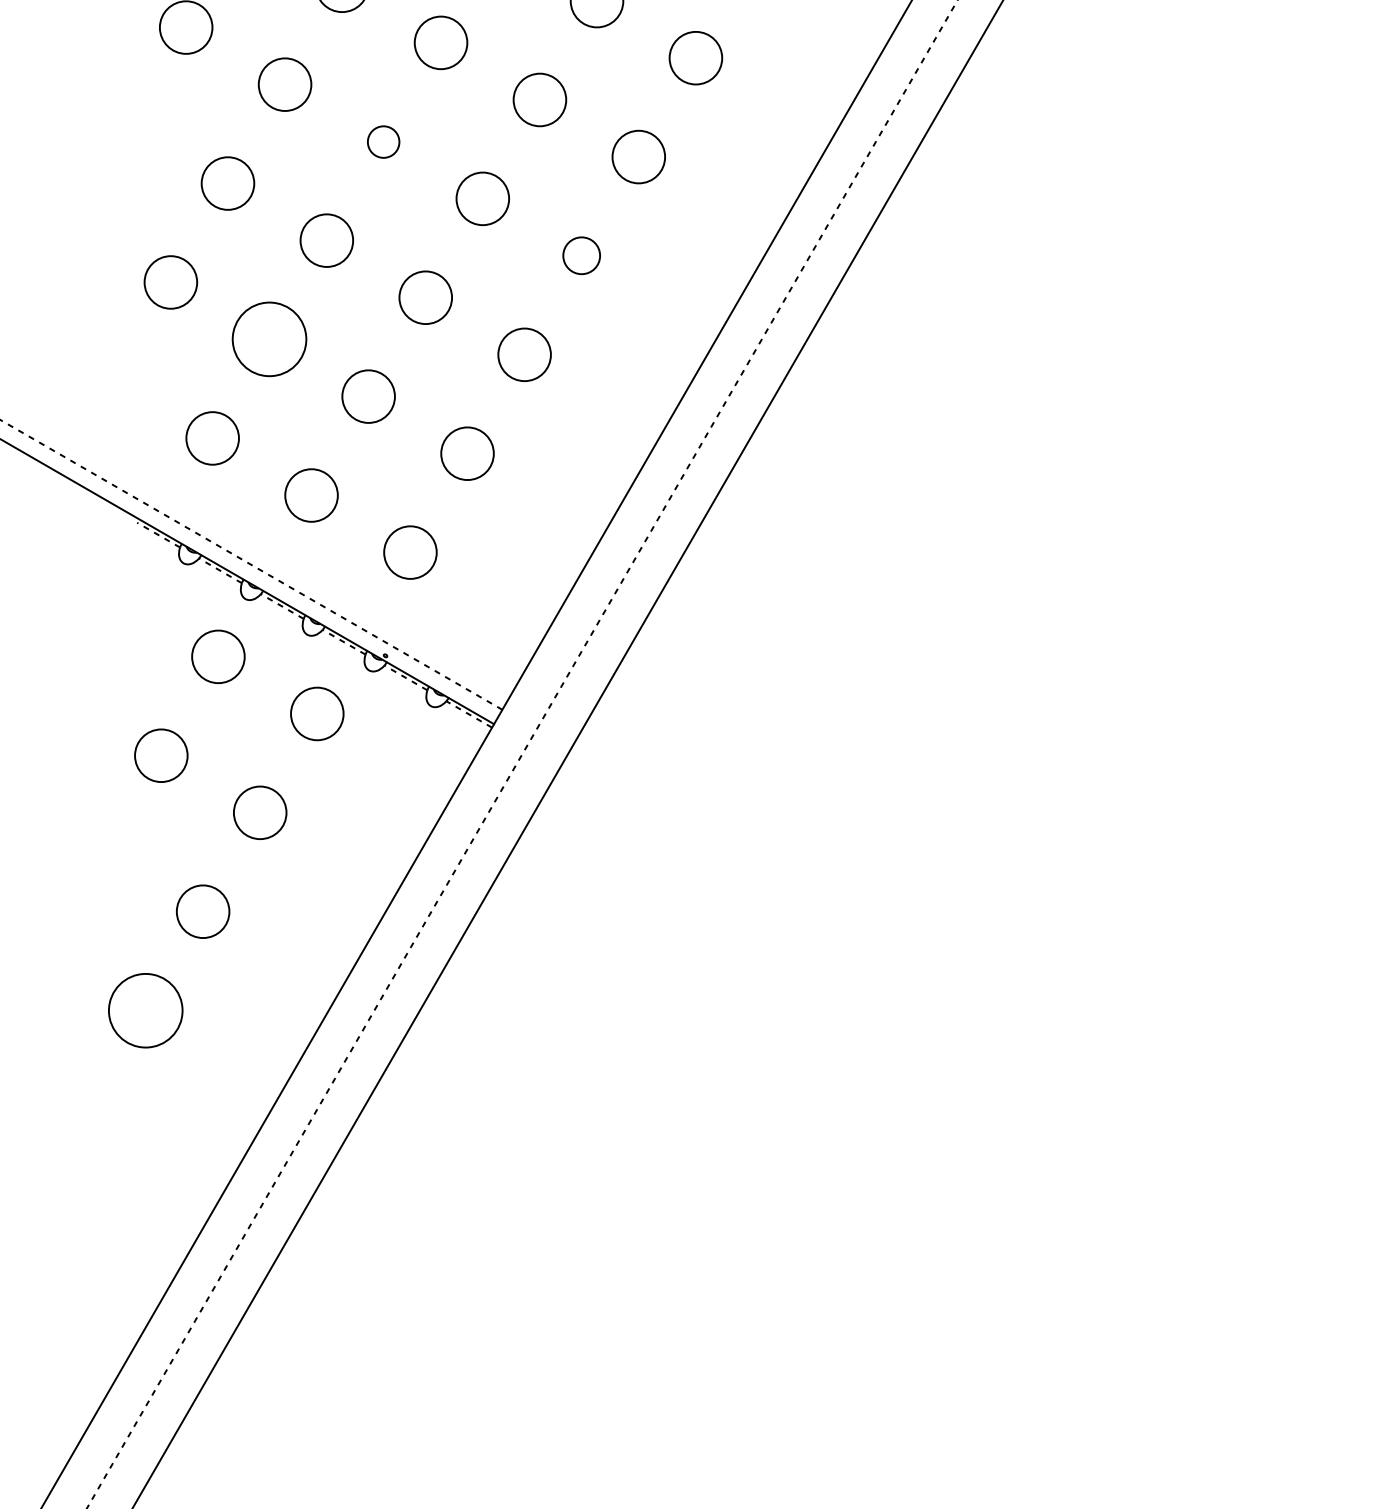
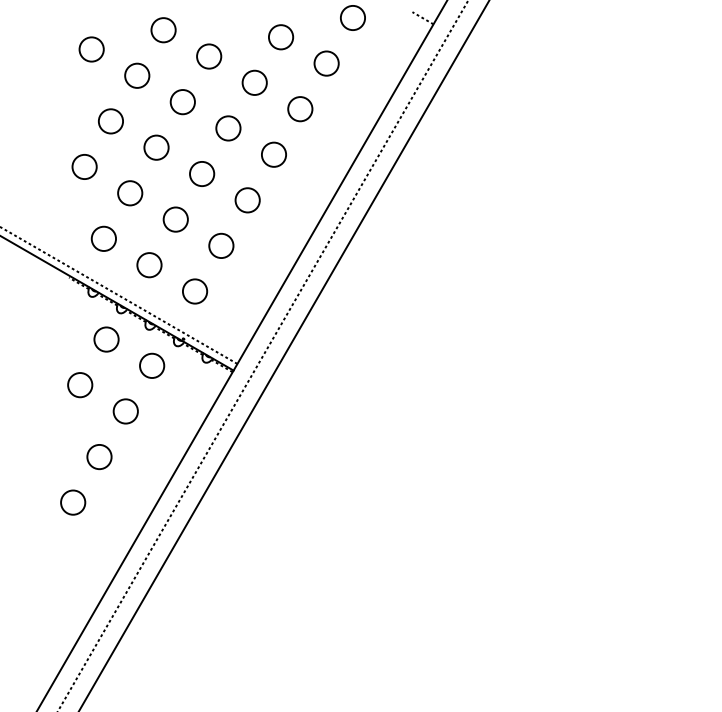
circle: (383, 142) -> (182, 102), size x1.67
circle: (580, 255) -> (273, 154), size x1.43
circle: (270, 339) -> (130, 193), size x0.71
circle: (146, 1010) -> (73, 502), size x0.71

